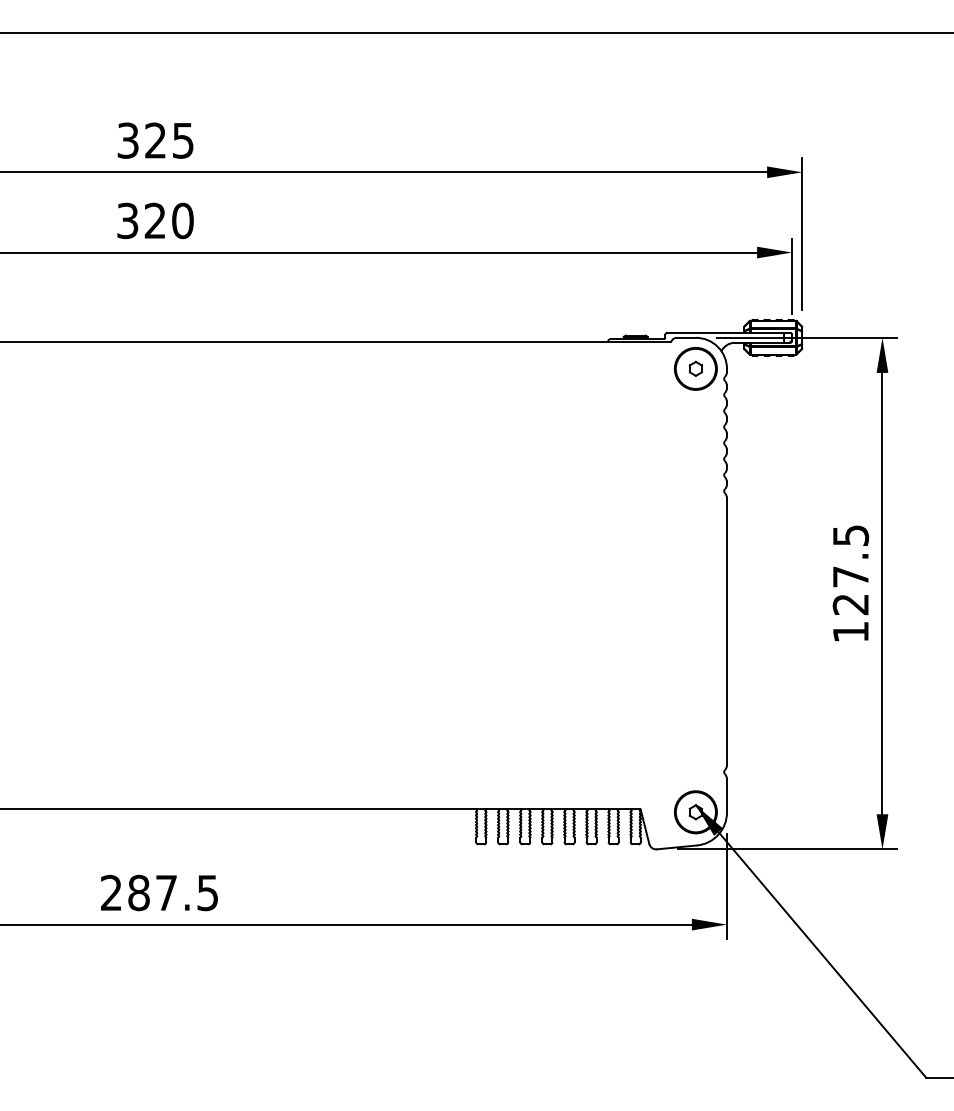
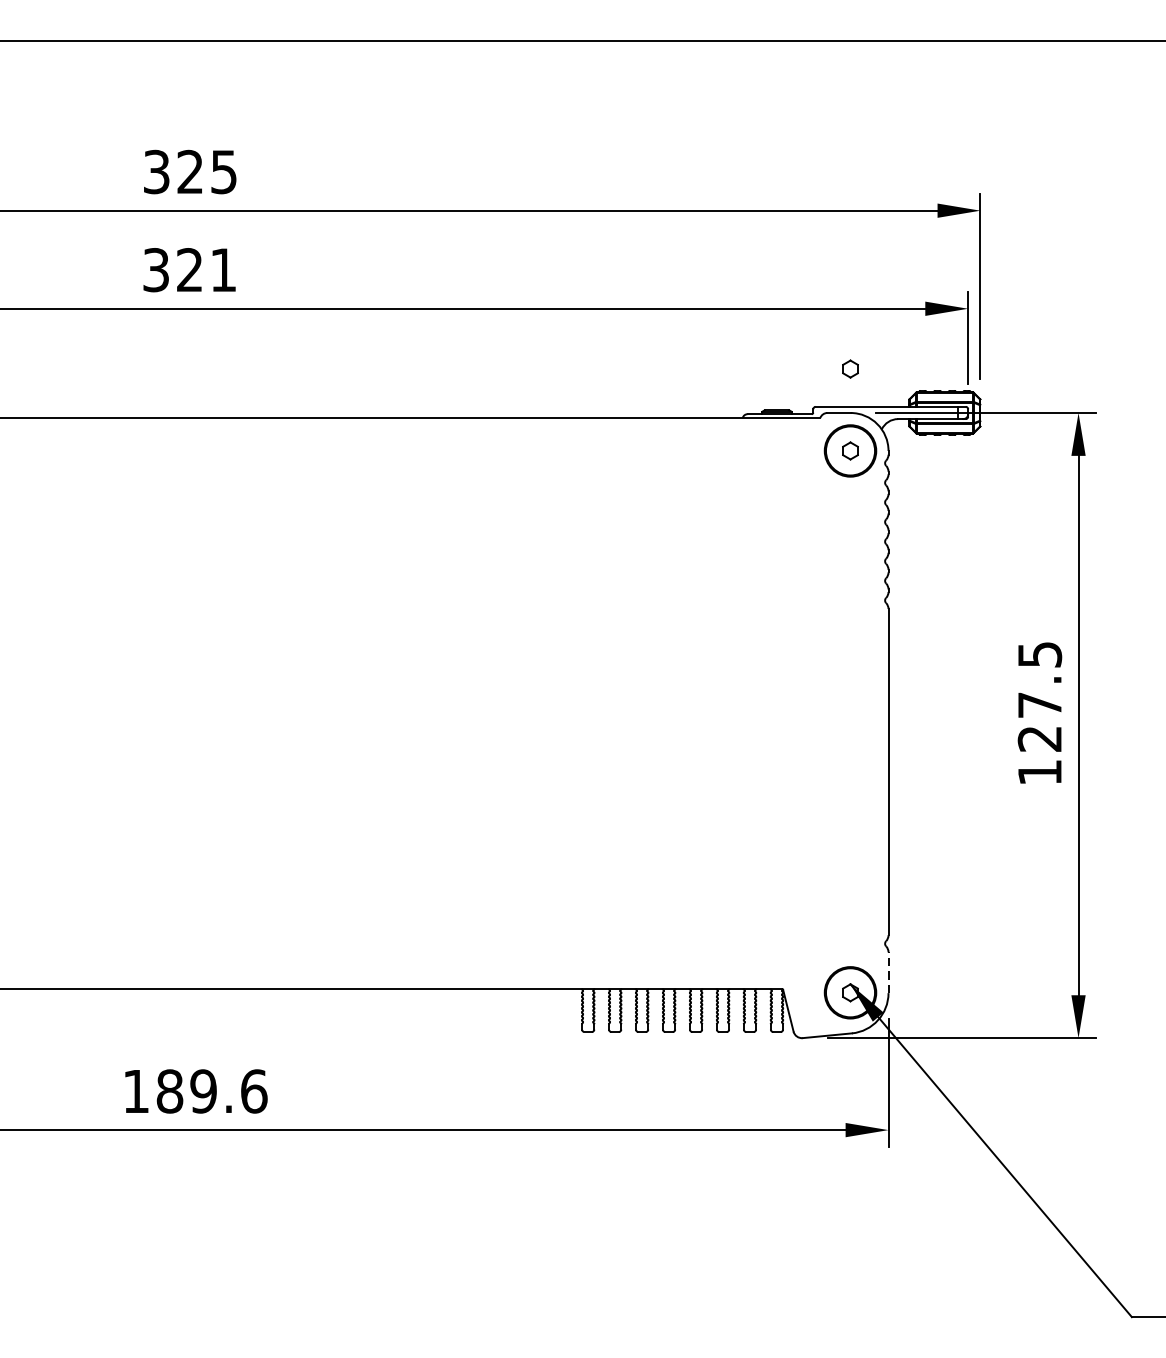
text: (182, 220) -> (223, 269), 320 -> 321
part: (695, 301) -> (850, 368), added
line: (727, 795) -> (889, 972), solid -> dashed
text: (159, 892) -> (194, 1090), 287.5 -> 189.6

